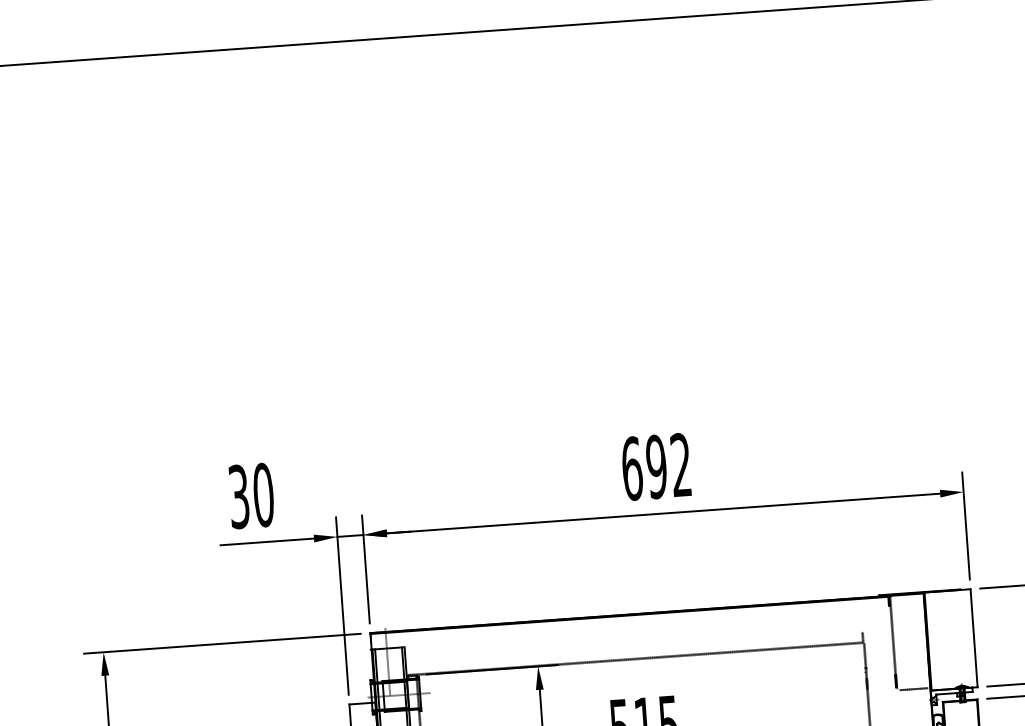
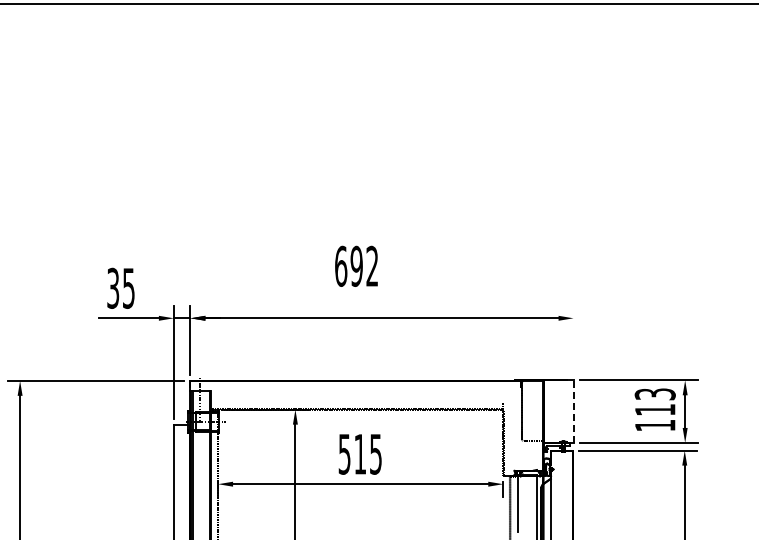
text: (656, 465) -> (356, 265), moved
text: (262, 493) -> (128, 287), 30 -> 35
line: (965, 525) -> (573, 339), removed
line: (974, 638) -> (573, 411), solid -> dashed

